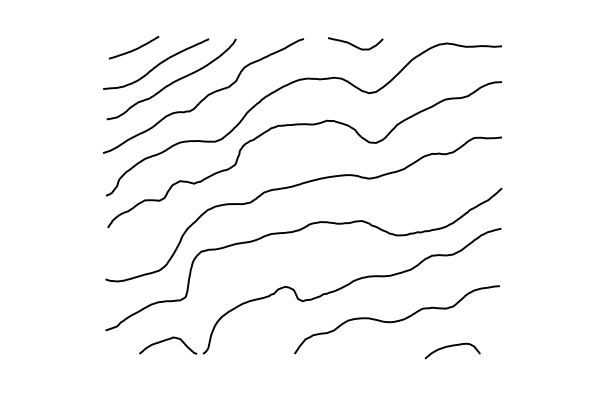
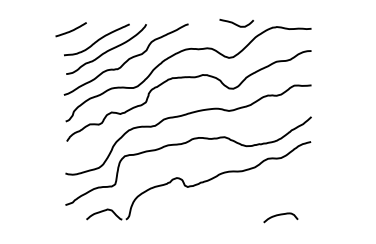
curve: (355, 44) -> (236, 23), moved
curve: (132, 49) -> (70, 30), moved
curve: (397, 319) -> (246, 198), removed

